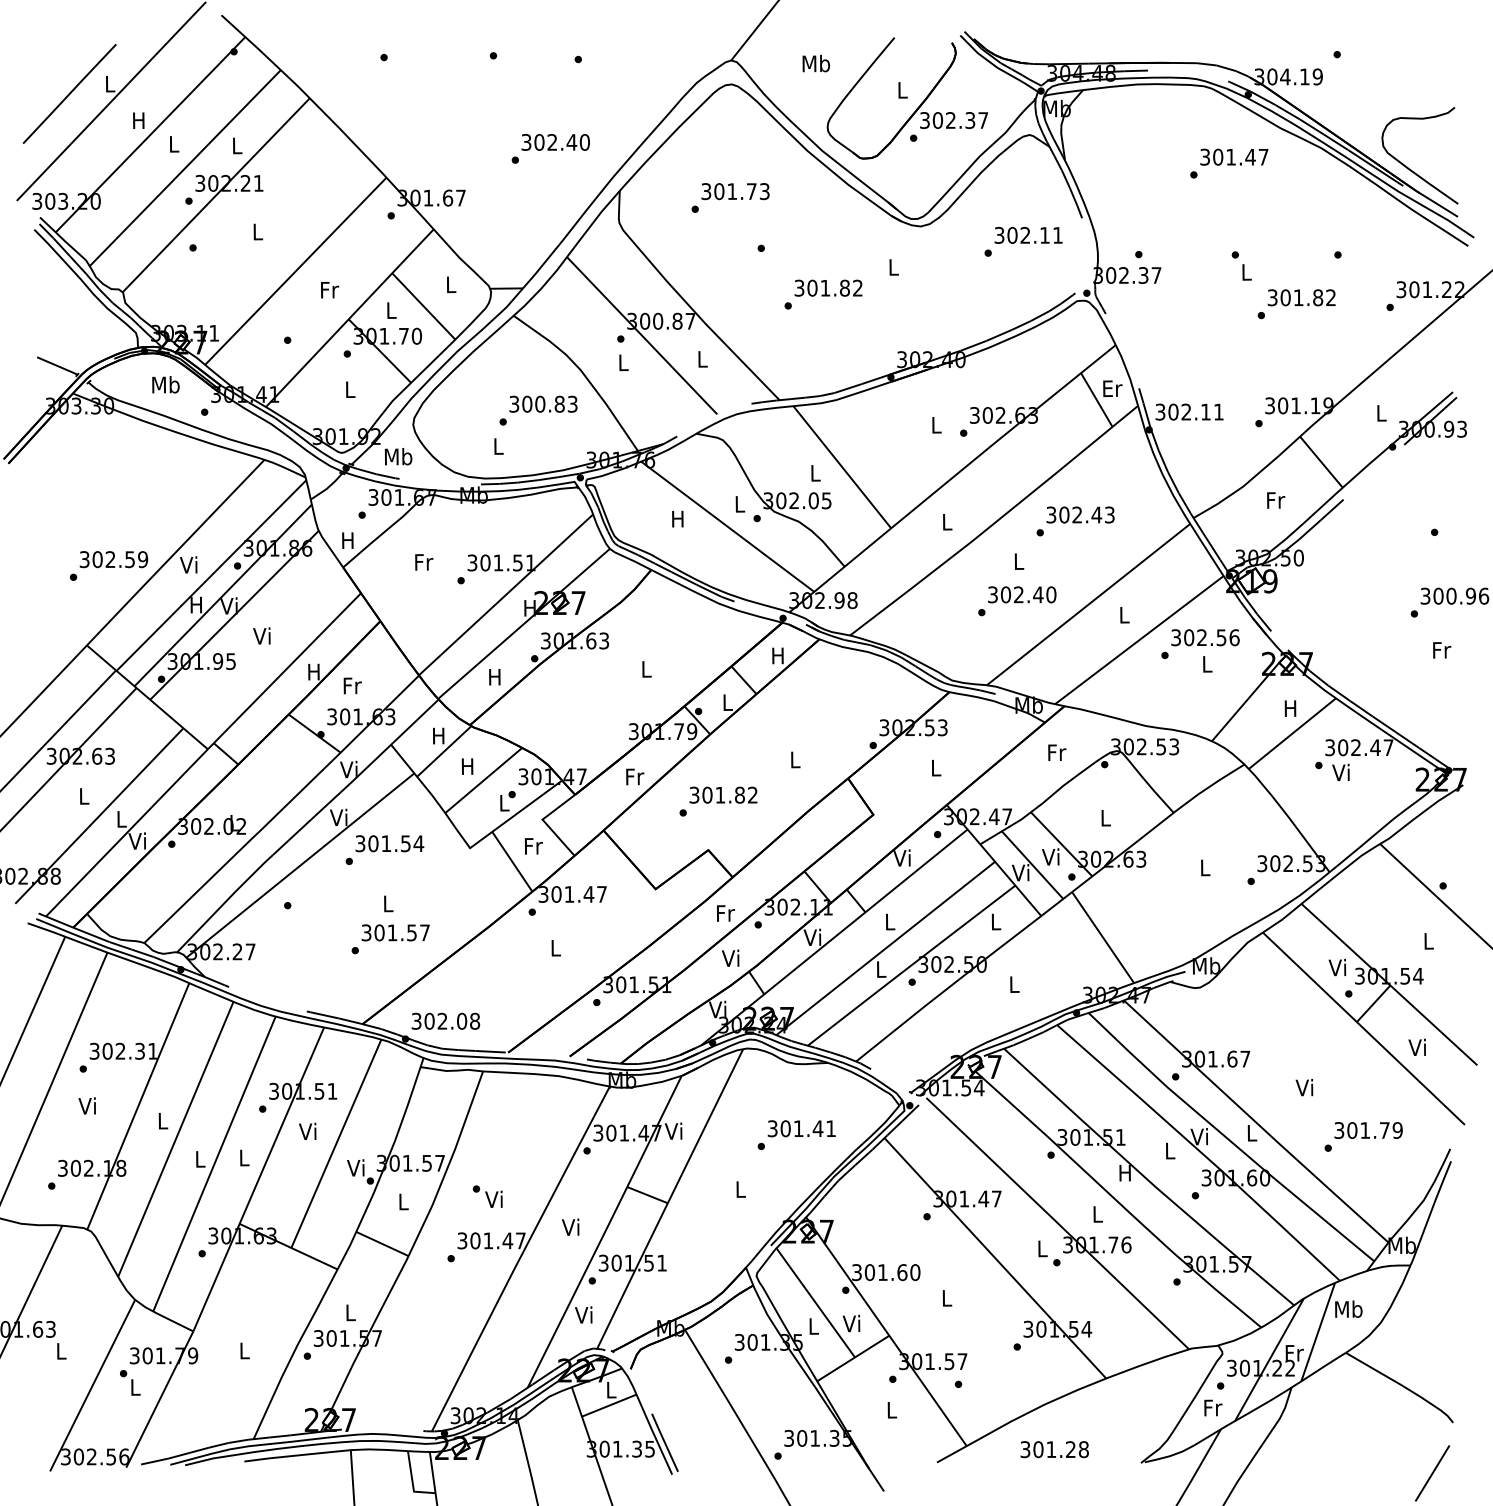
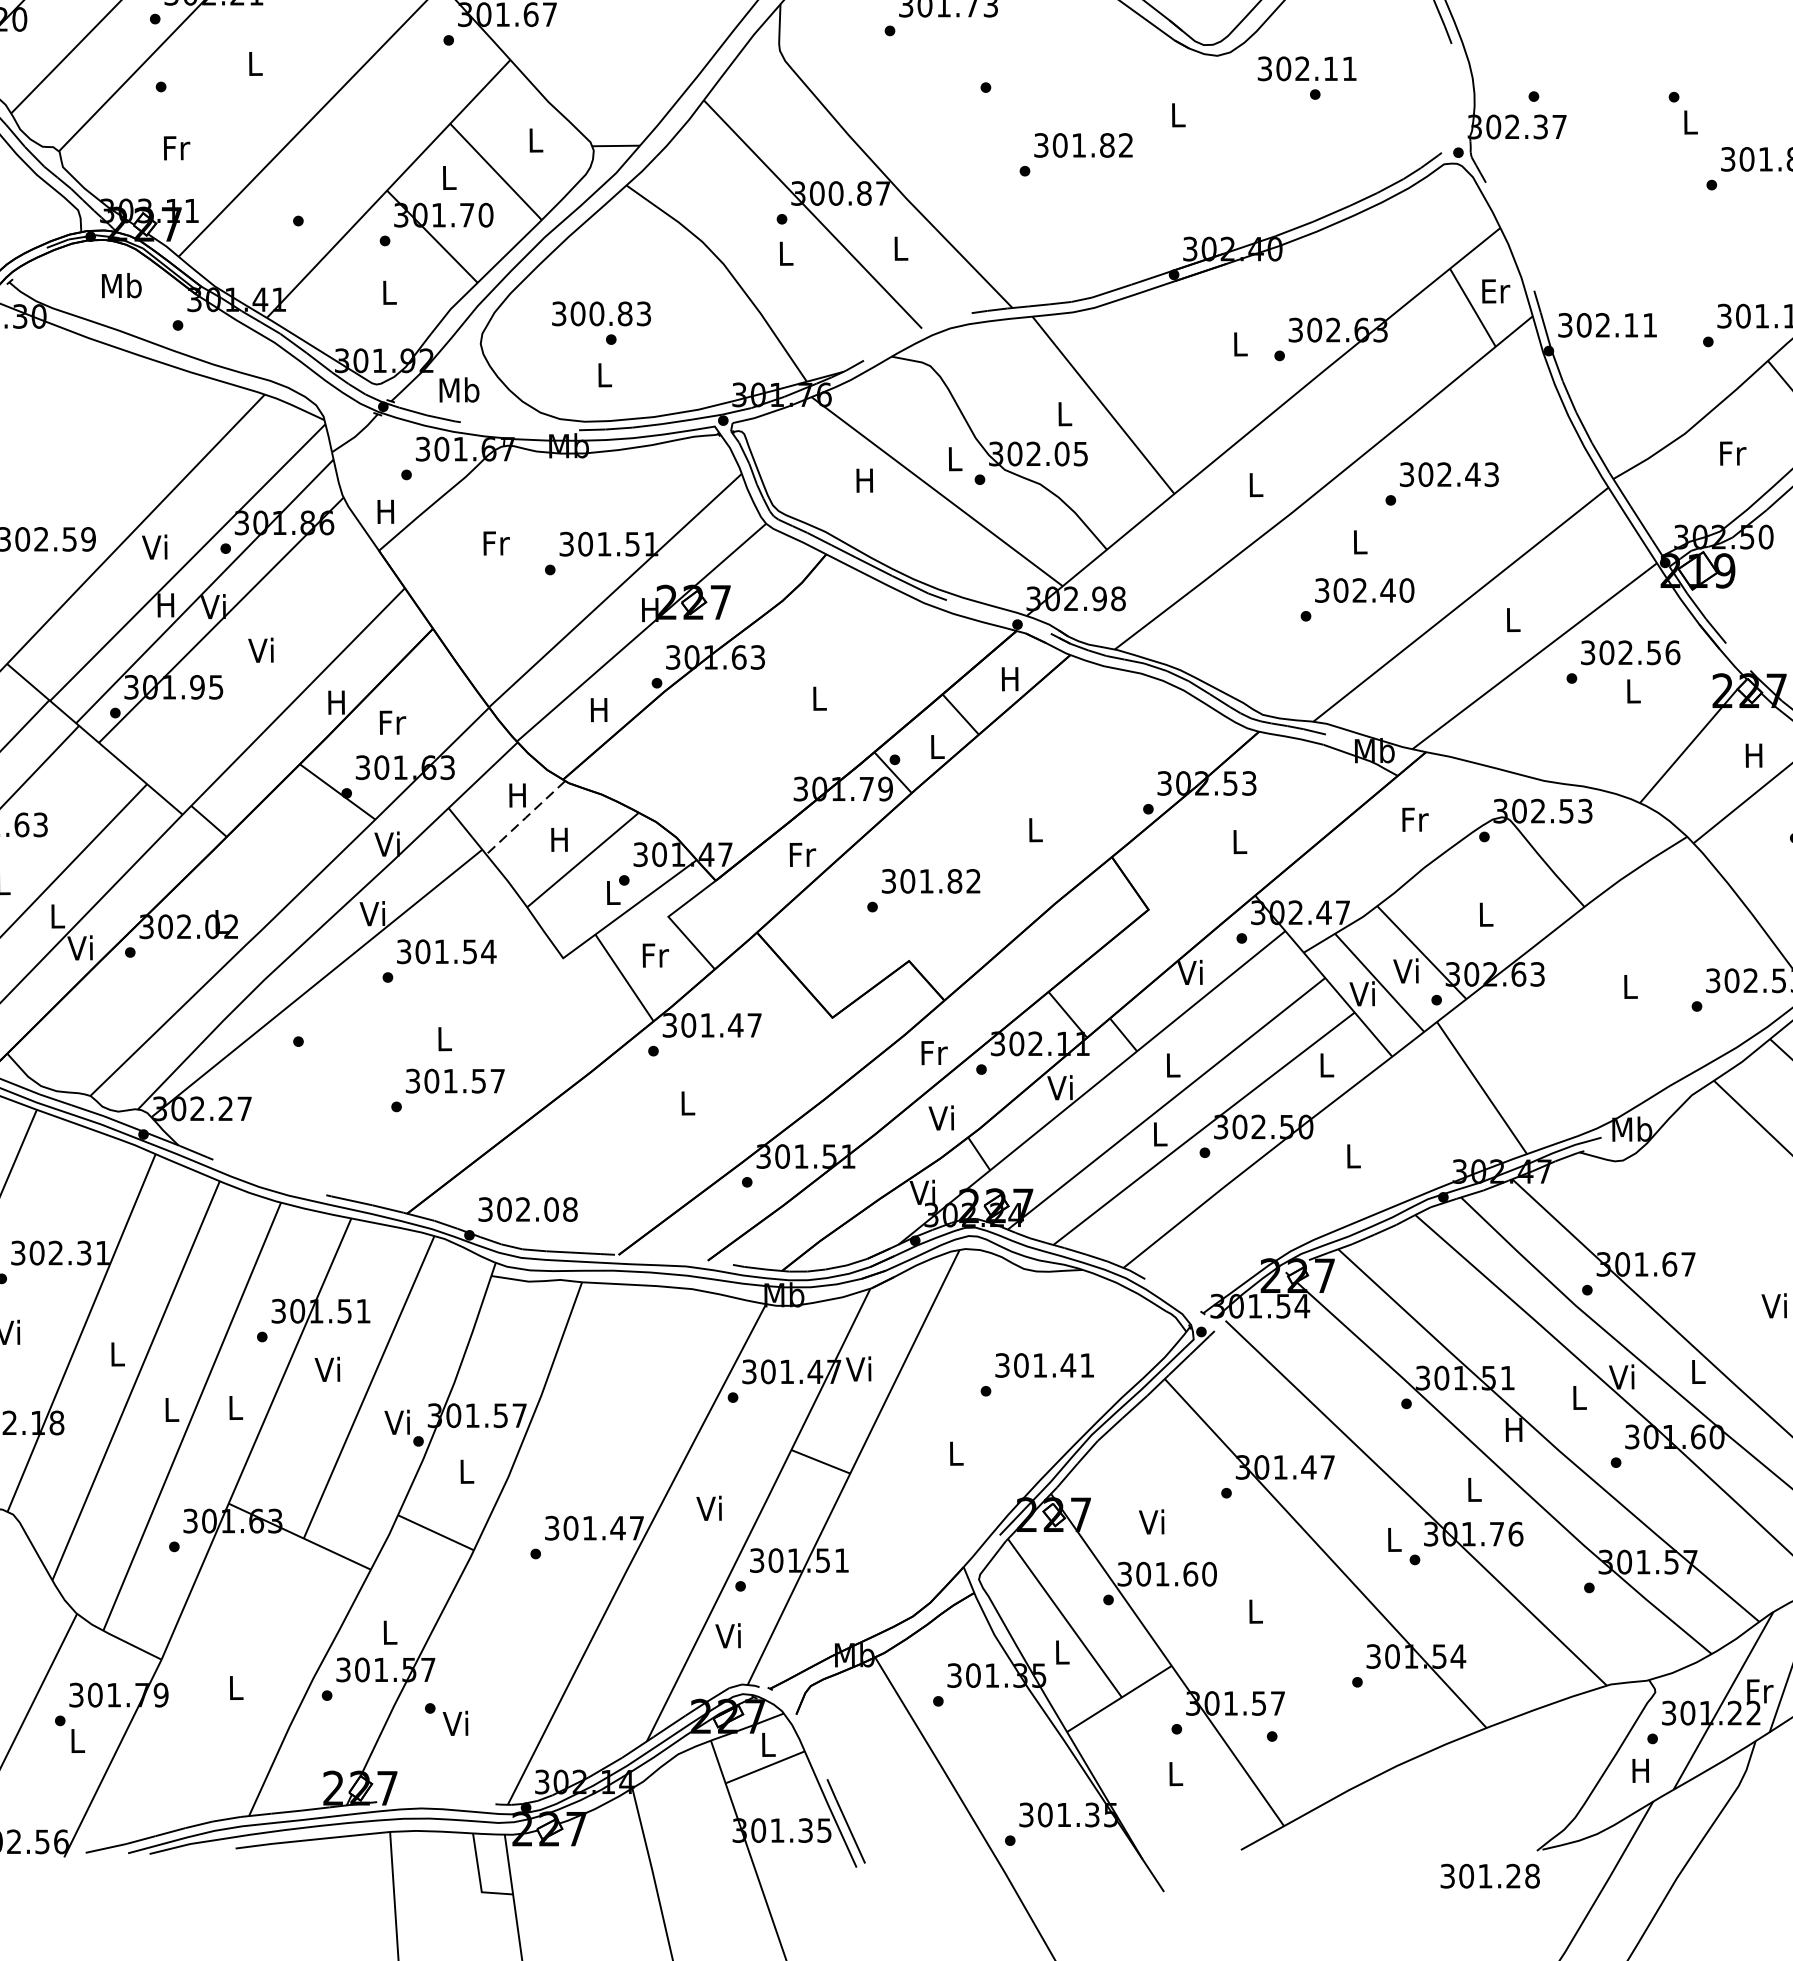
text: (1028, 235) -> (1306, 68), moved
text: (330, 290) -> (177, 148), moved
text: (543, 403) -> (601, 312), moved
line: (444, 751) -> (526, 817), solid -> dashed
text: (487, 1196) -> (446, 1719), moved
text: (851, 1323) -> (1151, 1521), moved
text: (1213, 1407) -> (1642, 1770), Fr -> H
text: (1054, 1449) -> (1489, 1876), moved

